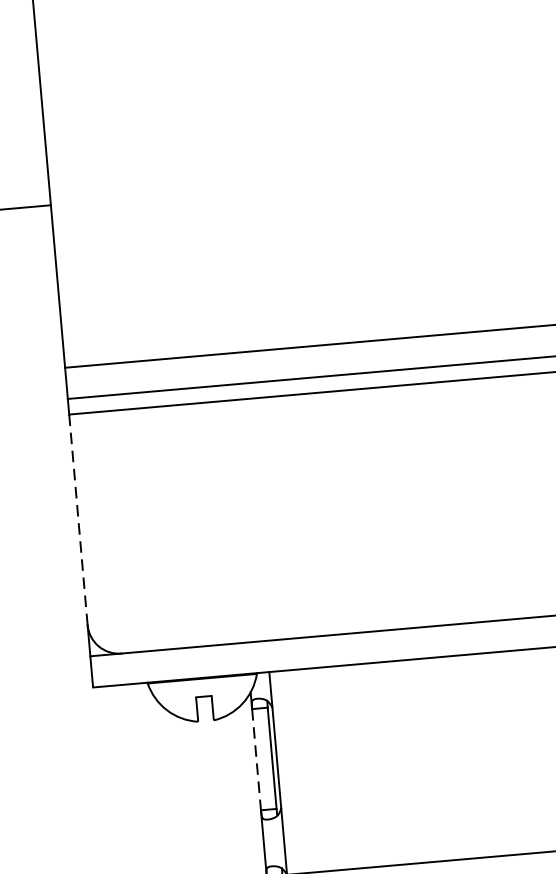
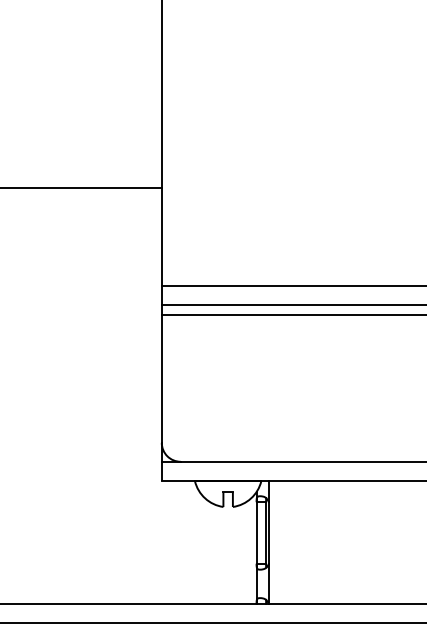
line: (77, 519) -> (161, 378), dashed -> solid
line: (256, 758) -> (256, 532), dashed -> solid

